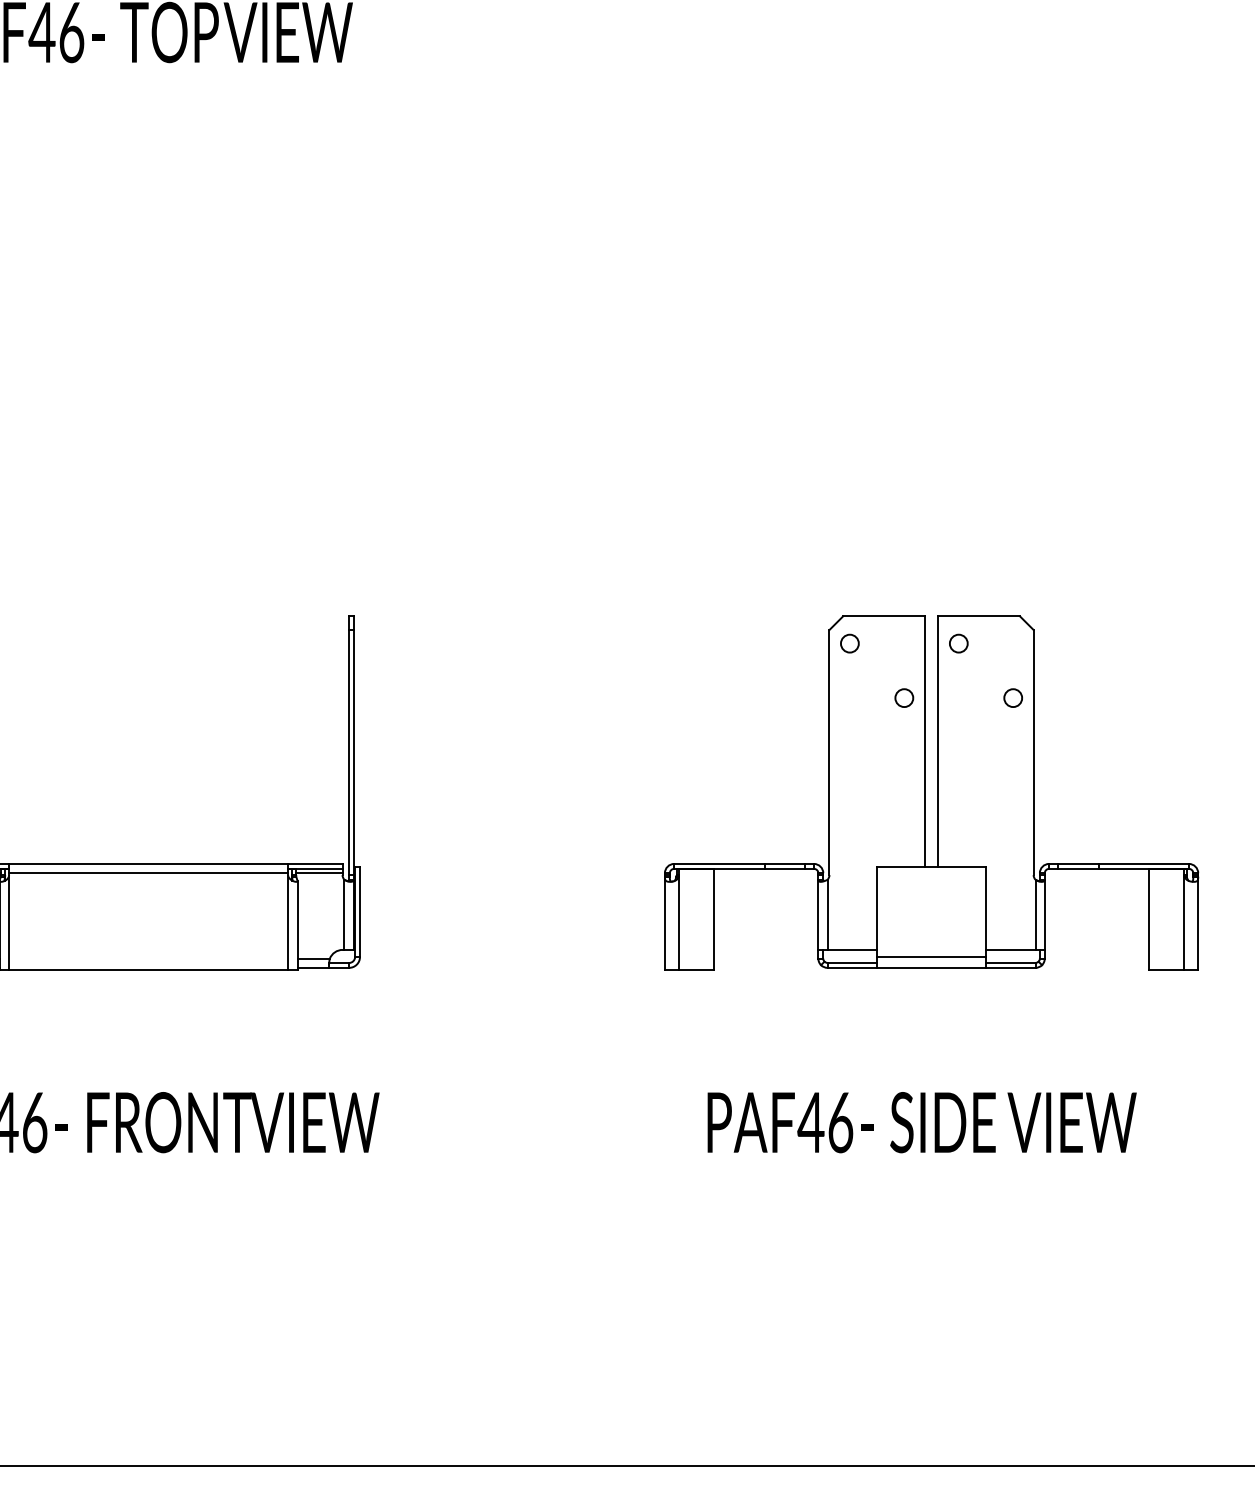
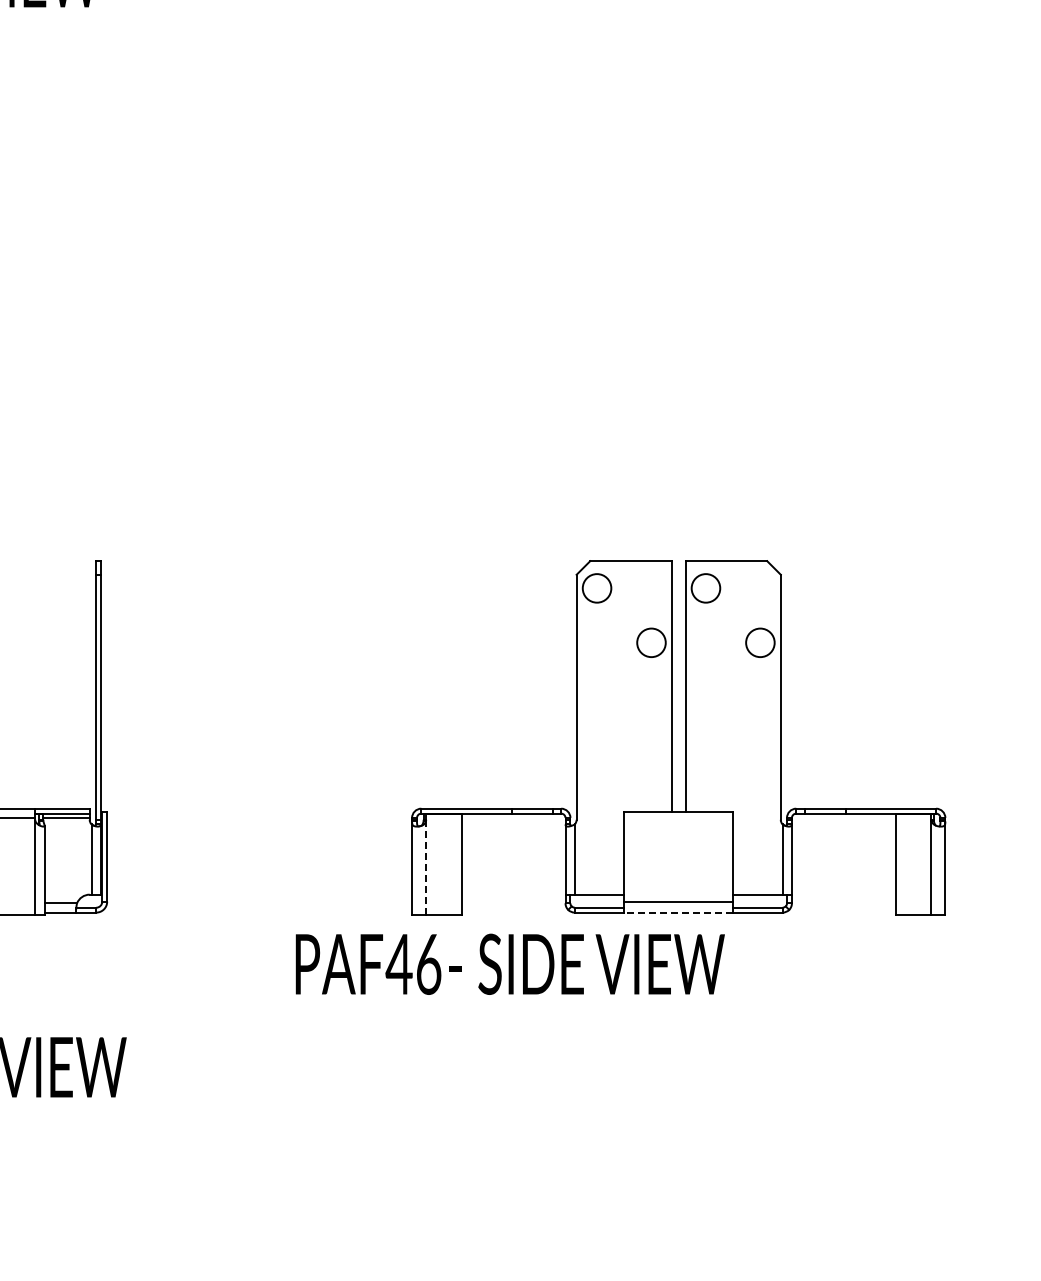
circle: (849, 643) -> (596, 588), size x1.6
circle: (958, 643) -> (705, 588), size x1.6
circle: (904, 698) -> (651, 643), size x1.6
circle: (1013, 698) -> (760, 643), size x1.6
line: (678, 923) -> (425, 868), solid -> dashed
line: (931, 967) -> (678, 912), solid -> dashed
text: (921, 1122) -> (509, 964), moved

